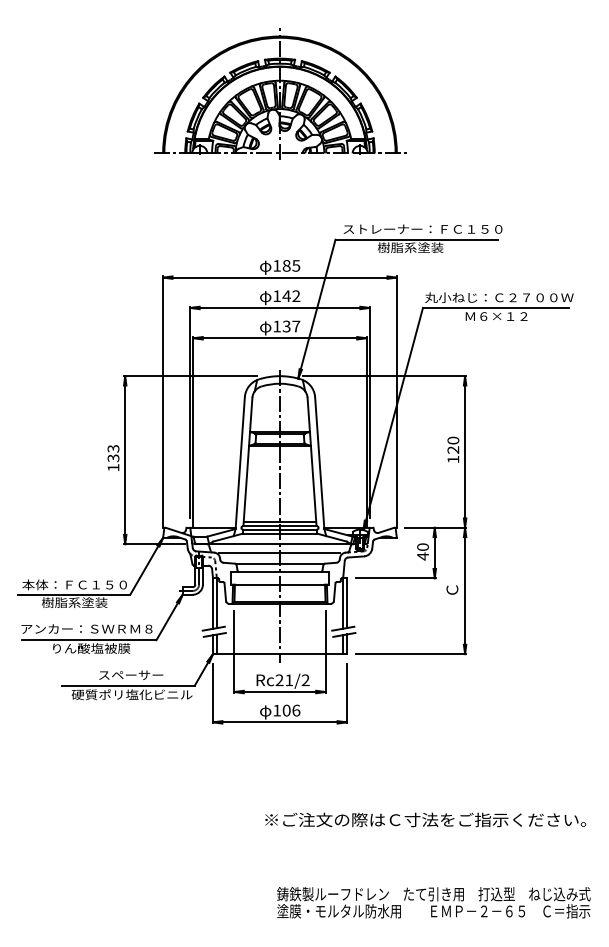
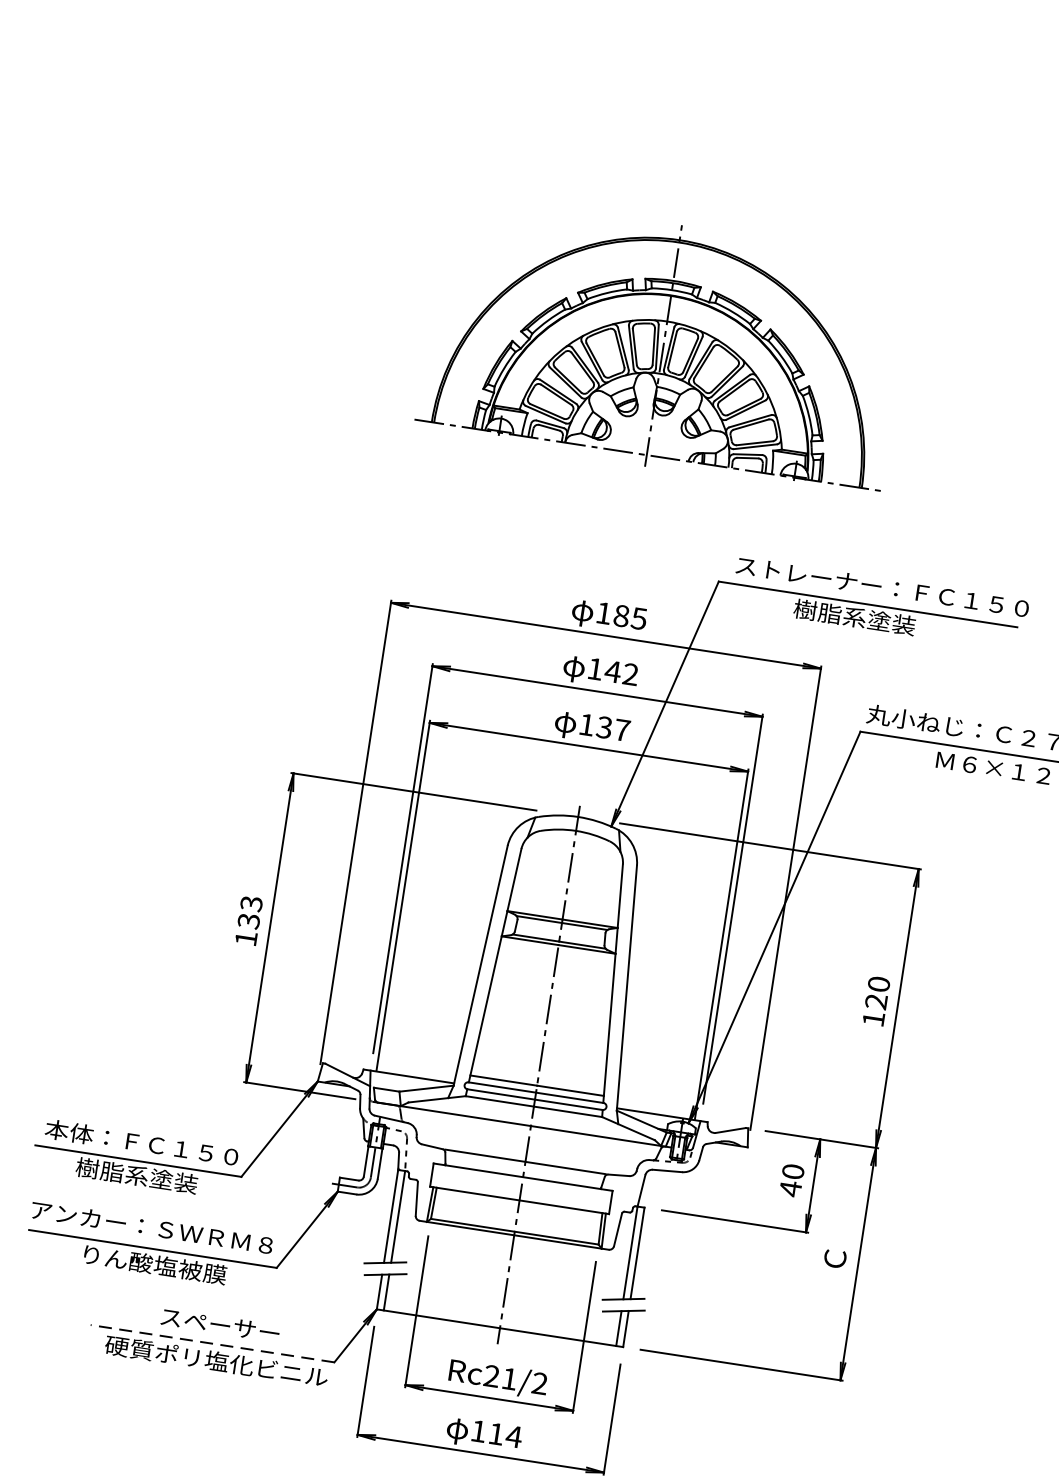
part: (280, 93) -> (664, 345), moved
line: (279, 552) -> (527, 1141), removed
line: (128, 685) -> (212, 1343), solid -> dashed
text: (291, 710) -> (505, 1435), 106 -> 114

